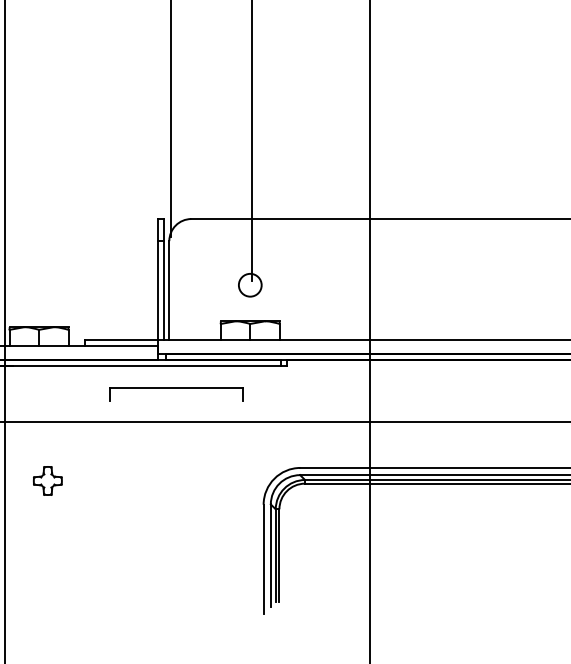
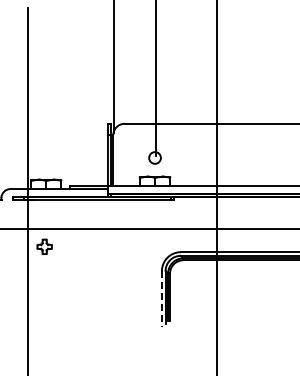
part: (175, 394) -> (116, 214), removed
part: (47, 480) -> (44, 246), moved
line: (262, 559) -> (161, 299), solid -> dashed

